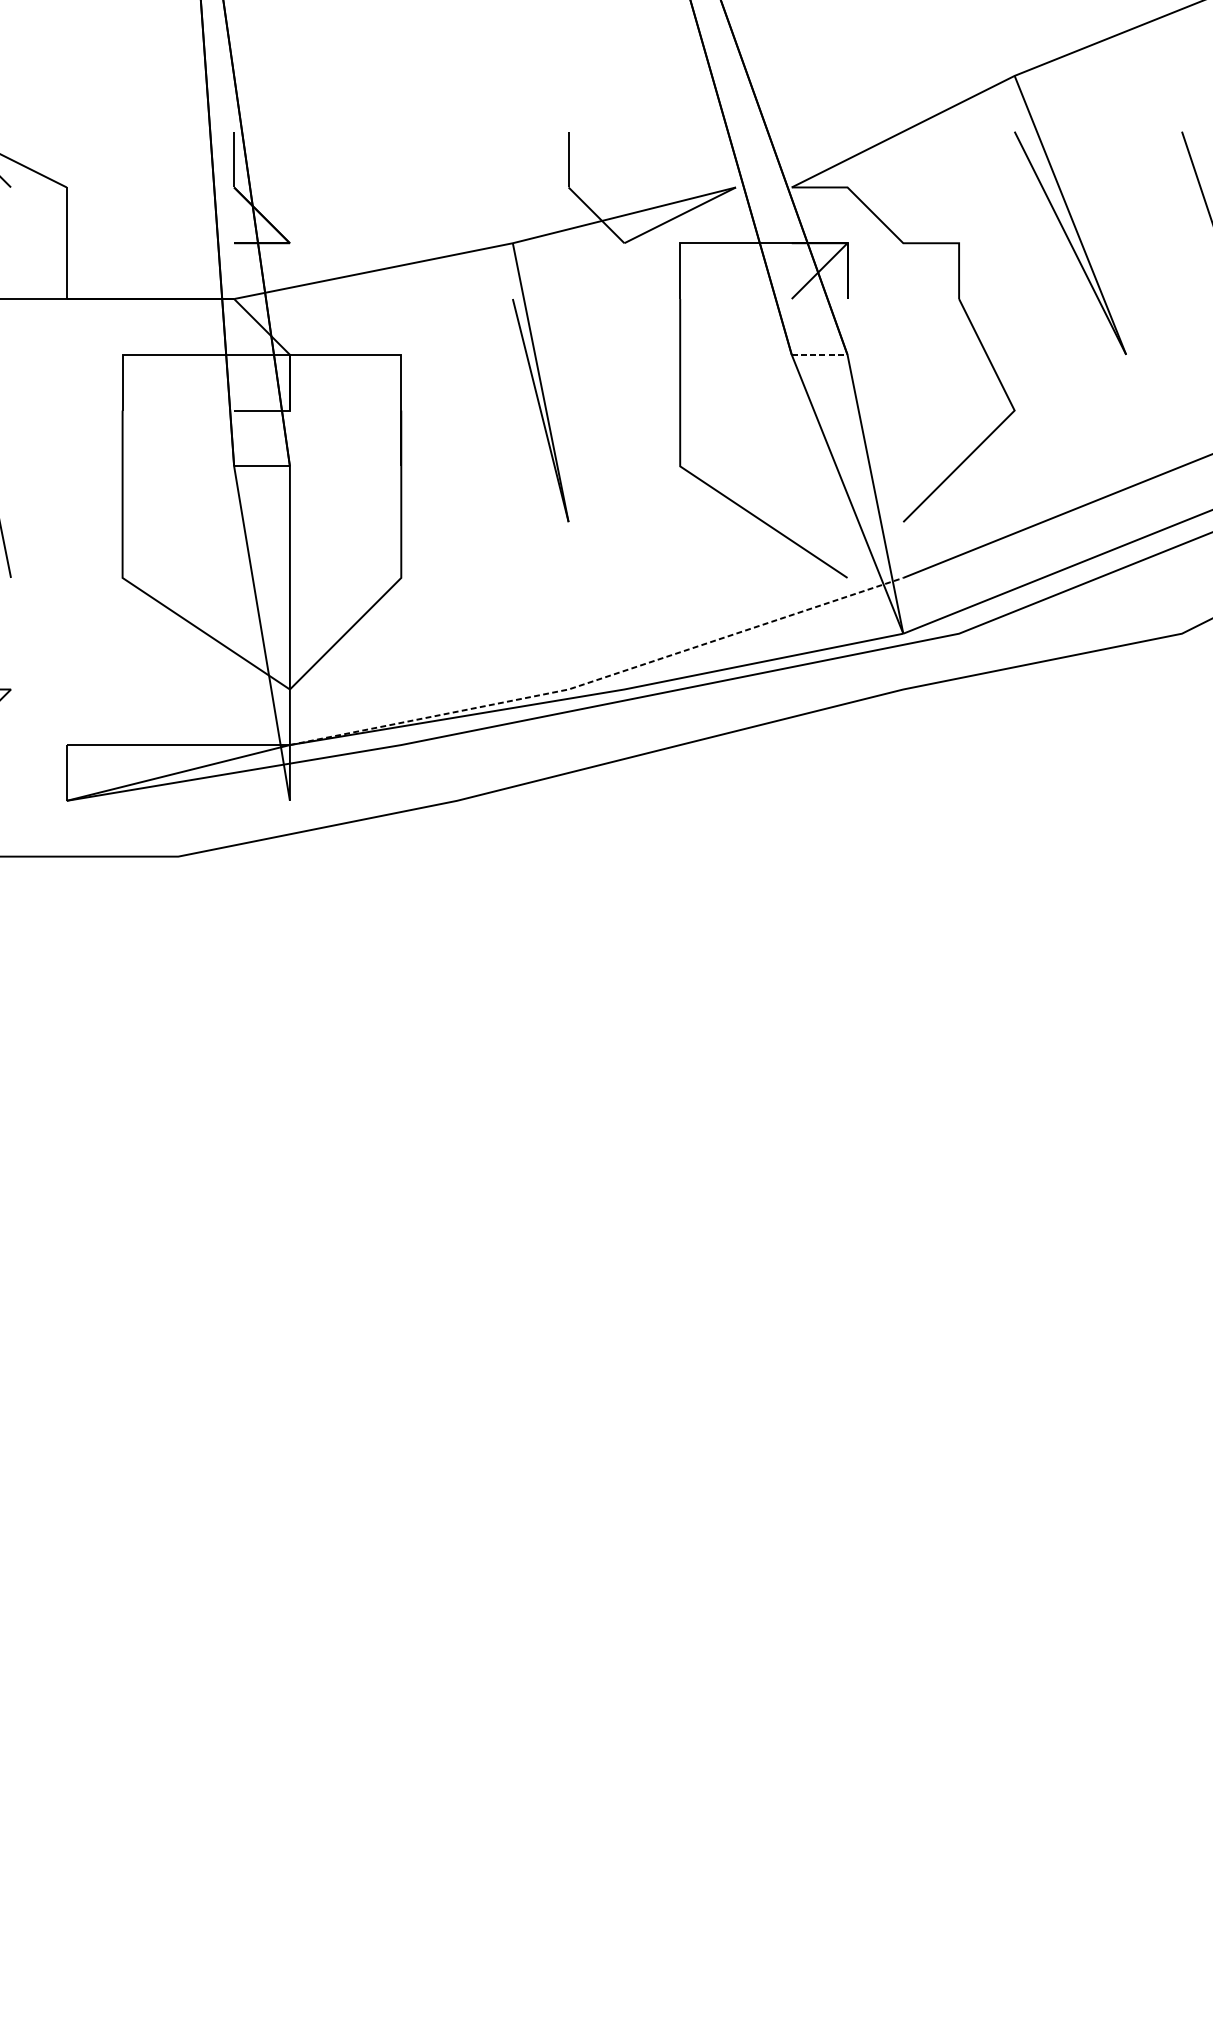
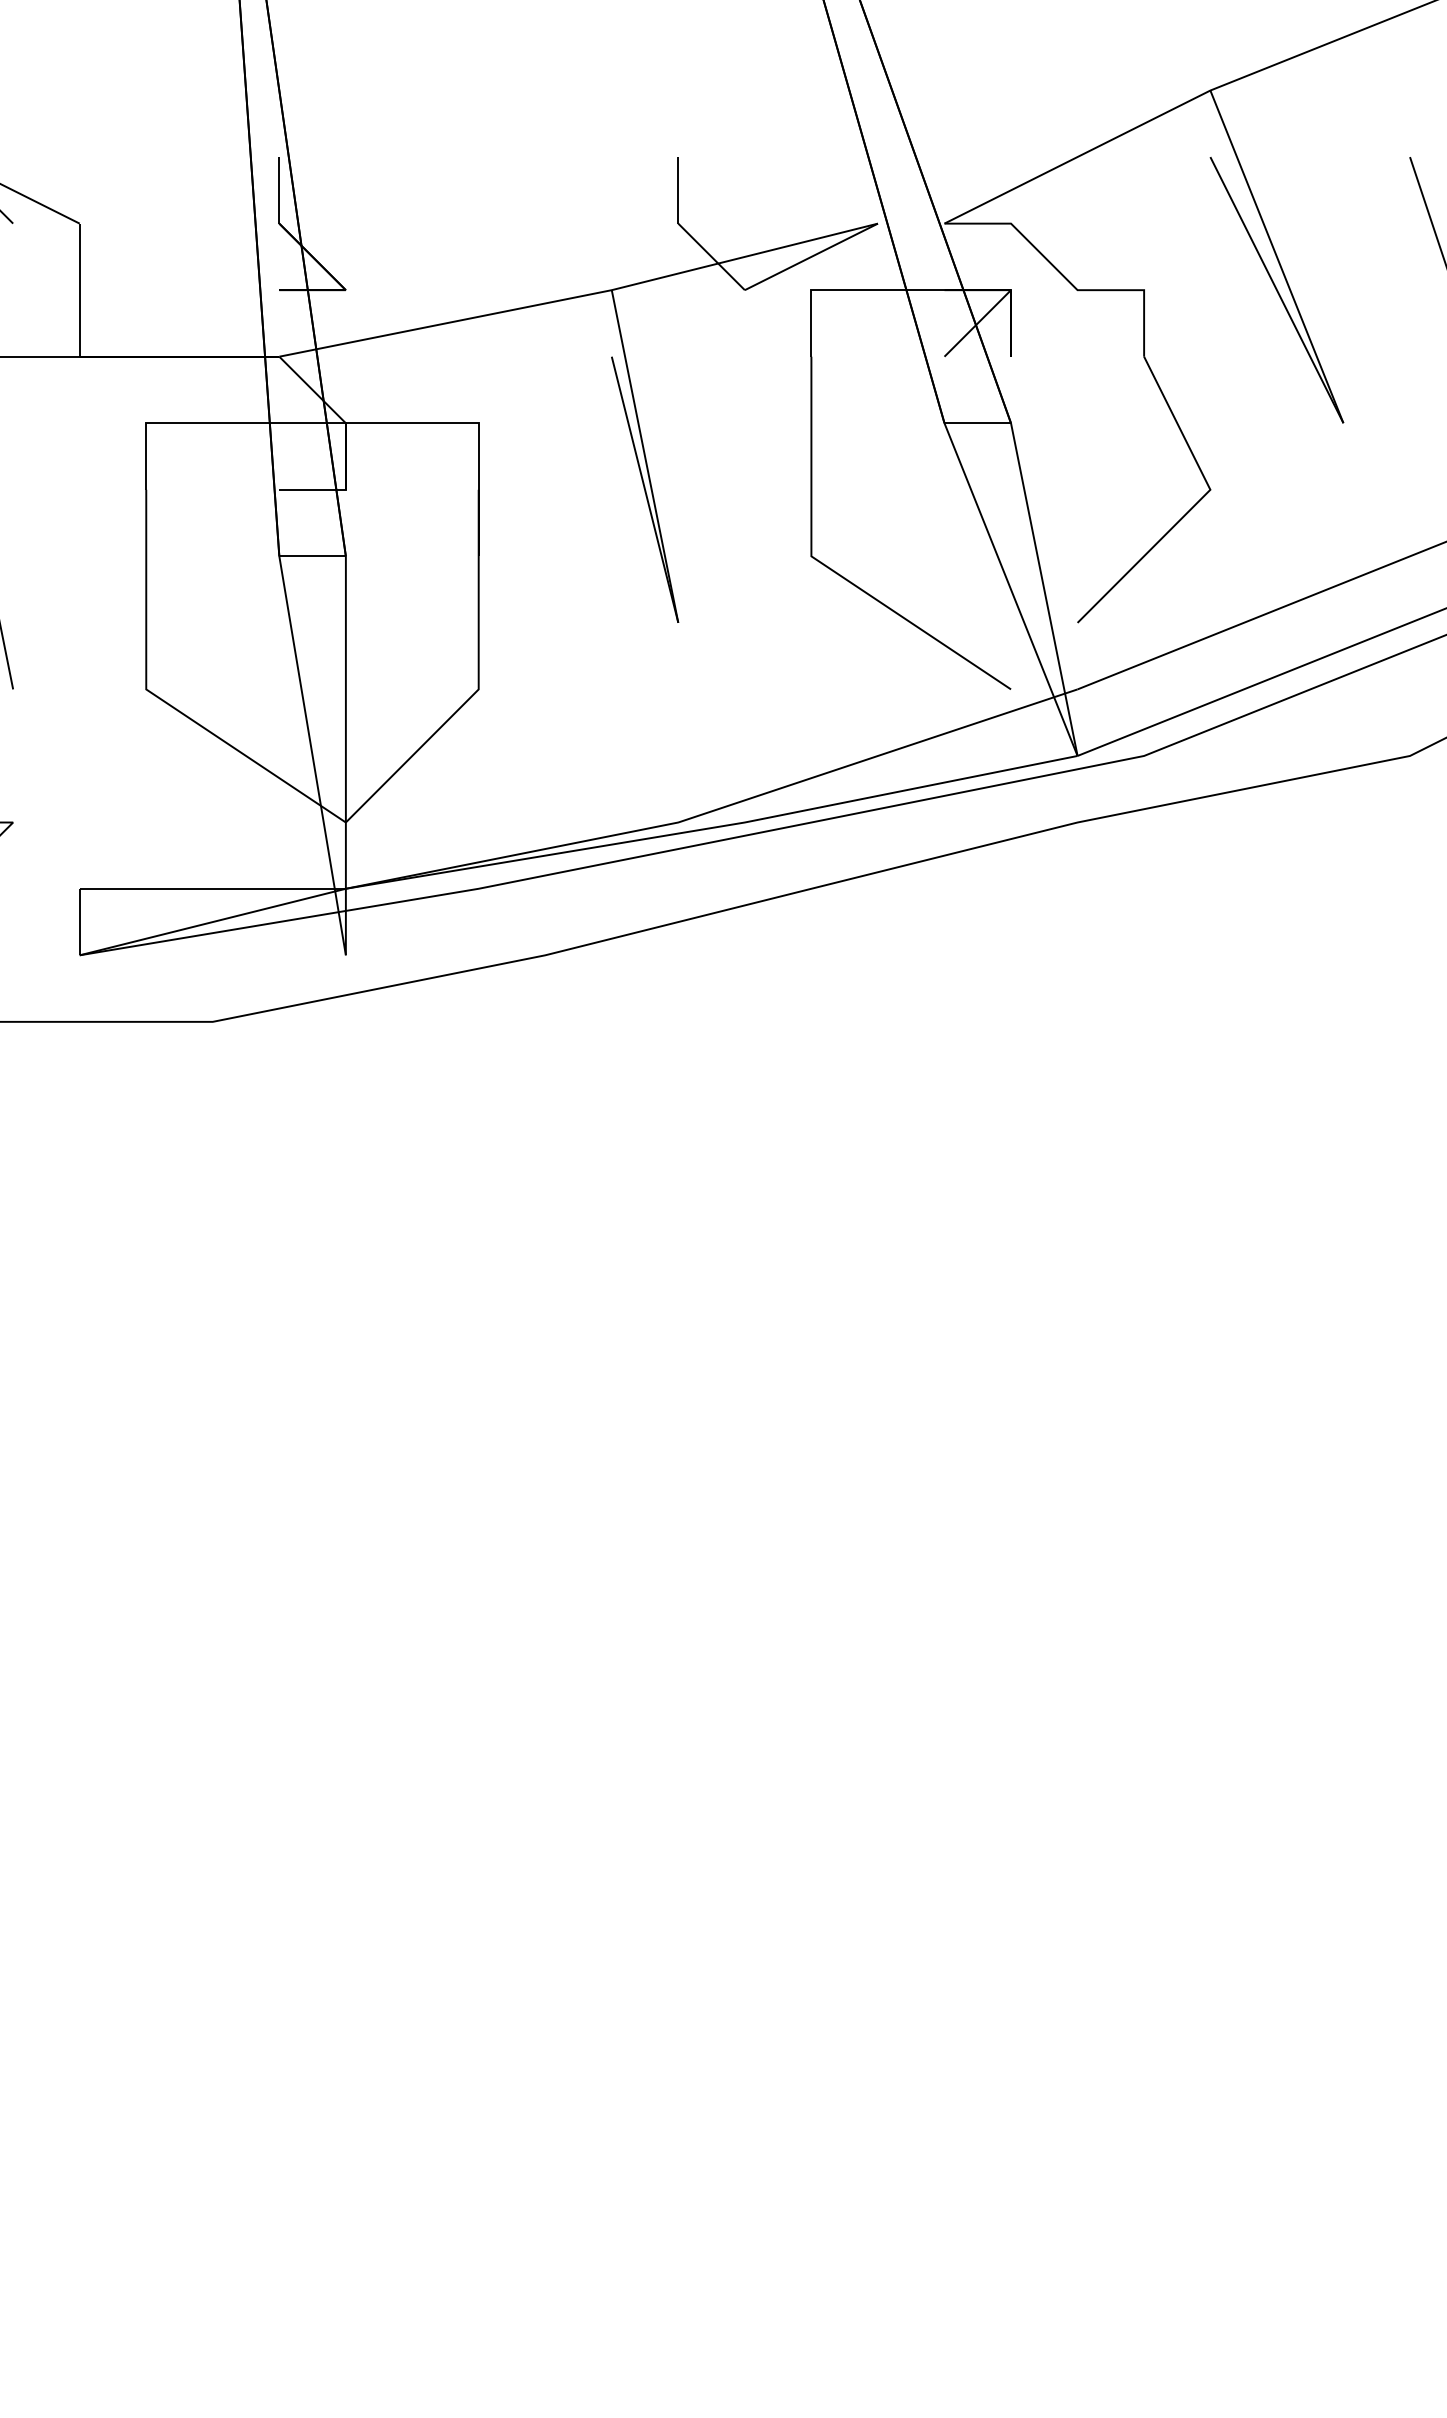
line: (820, 355) -> (978, 423), dashed -> solid
line: (601, 678) -> (717, 809), dashed -> solid

